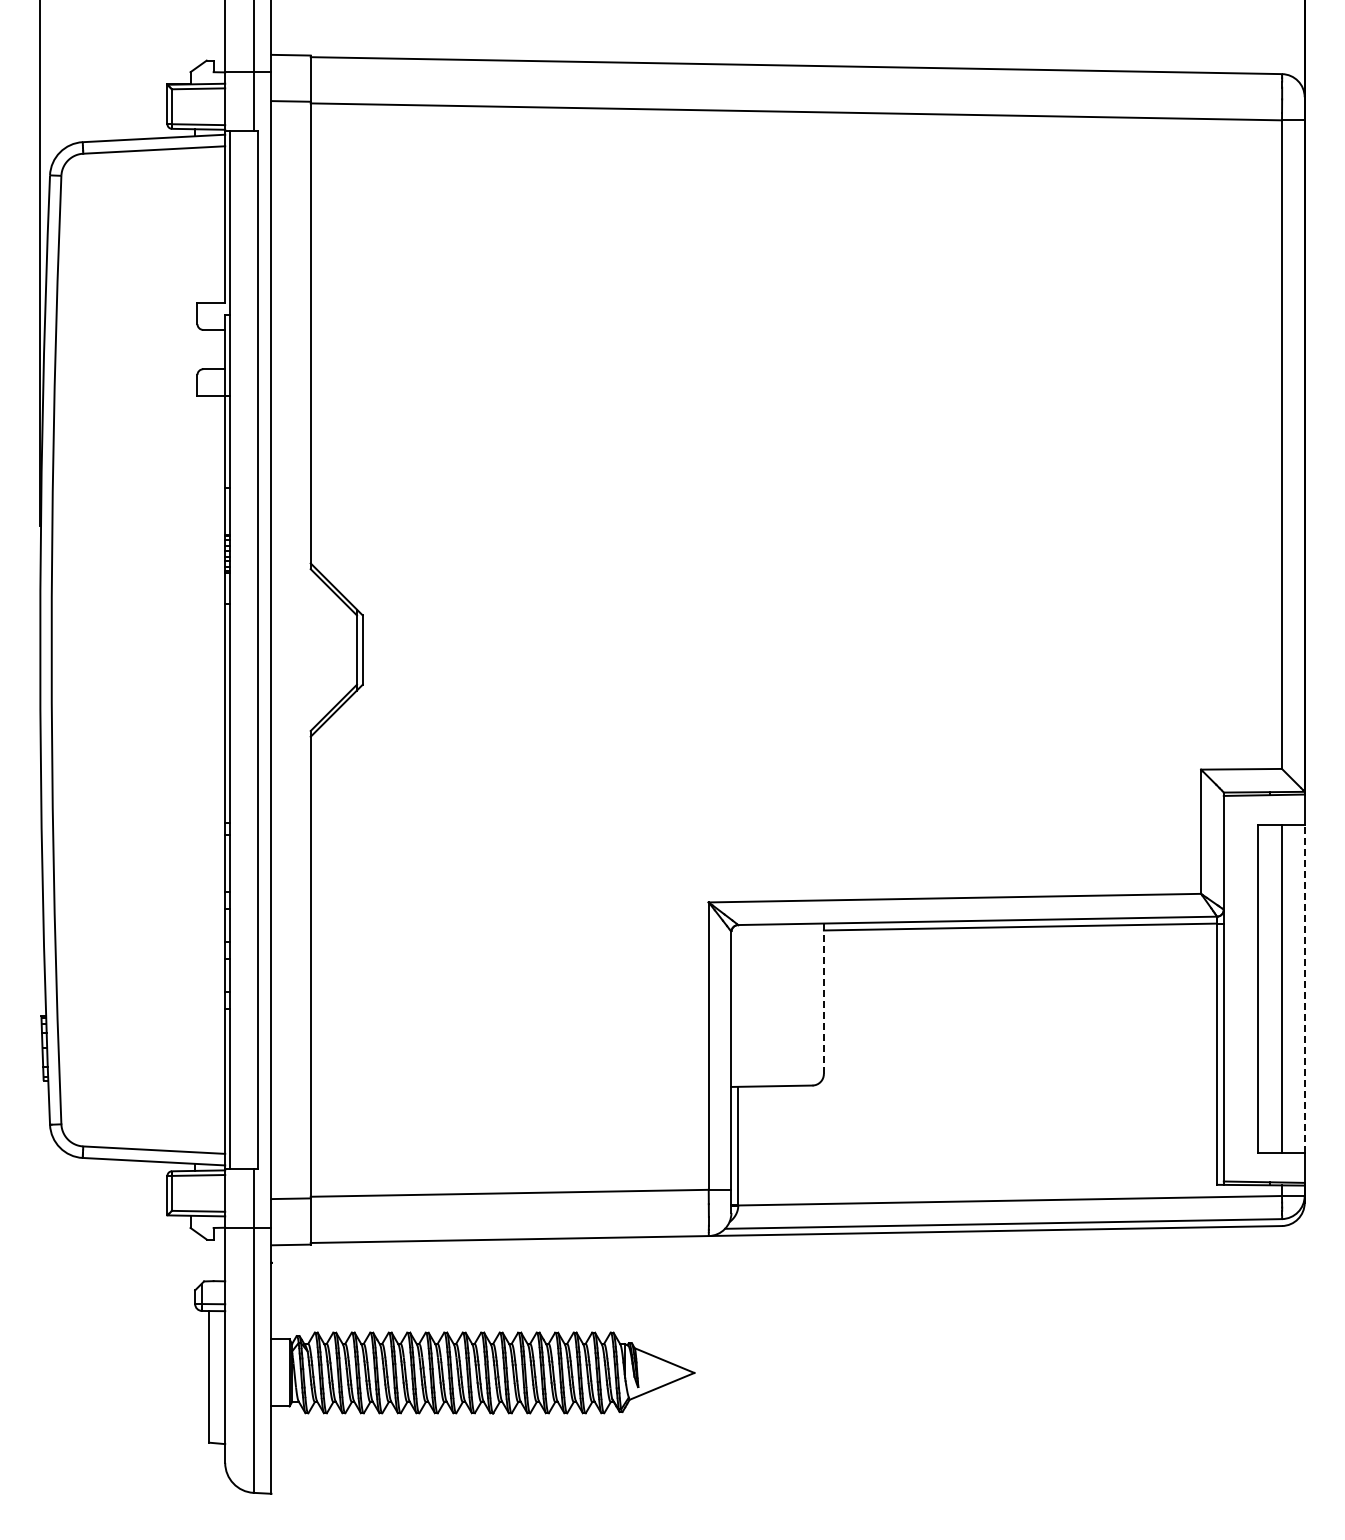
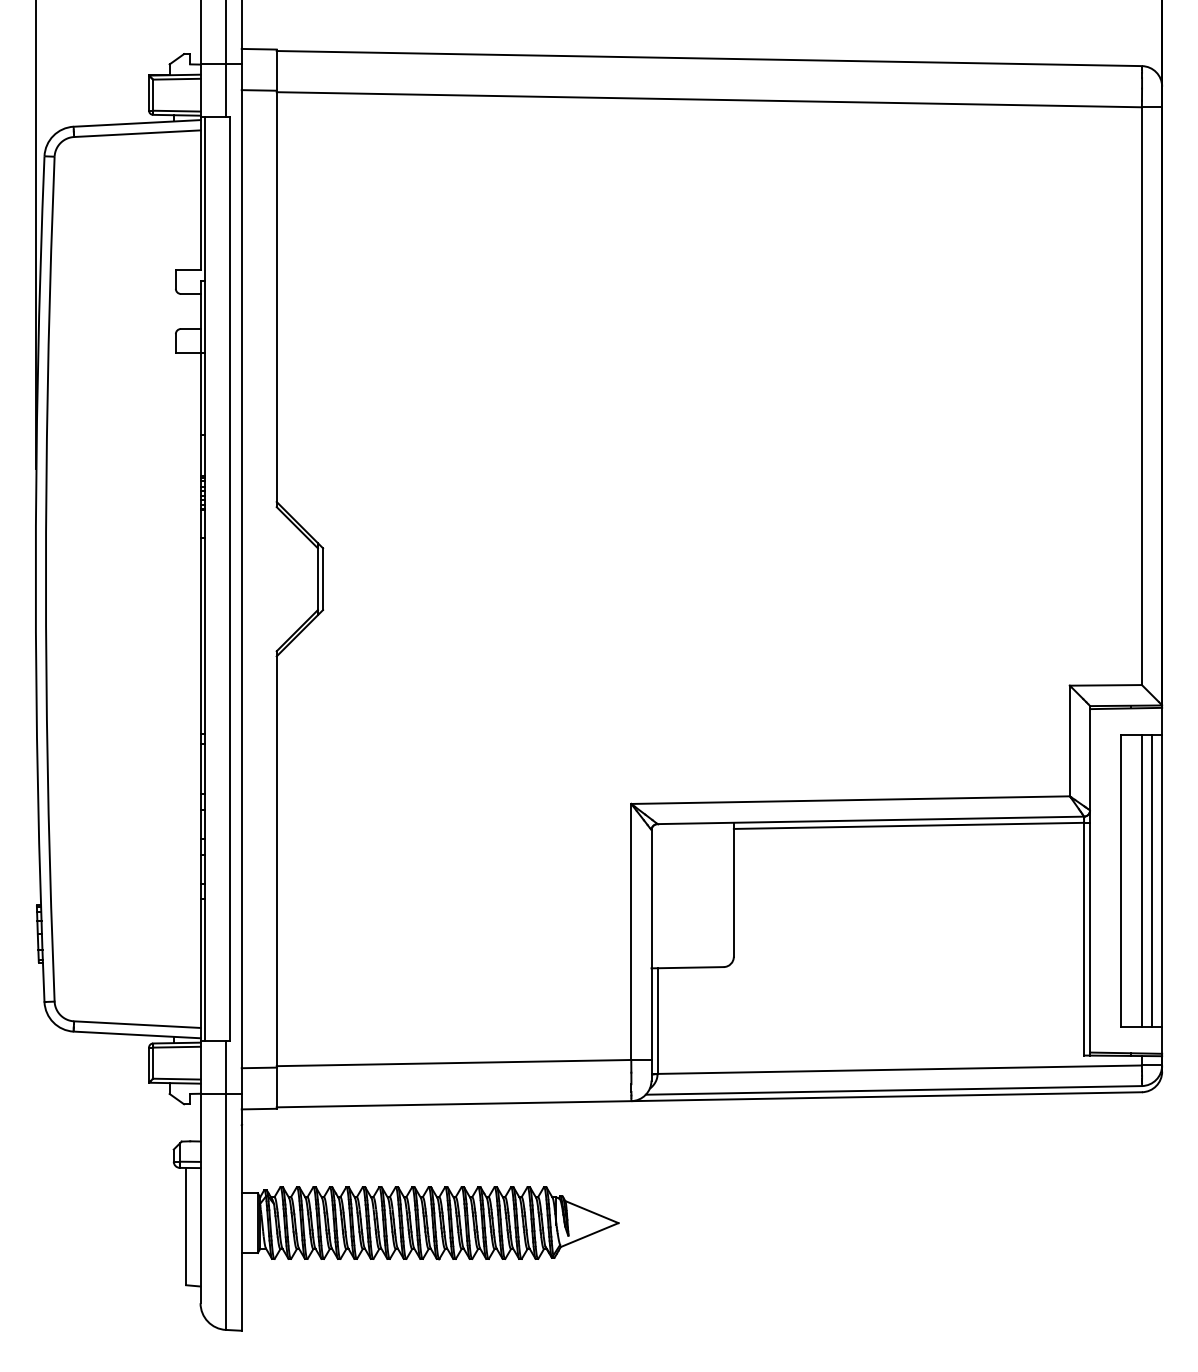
line: (1293, 988) -> (1152, 880), added
line: (1304, 988) -> (1161, 880), dashed -> solid
line: (823, 999) -> (733, 890), dashed -> solid

